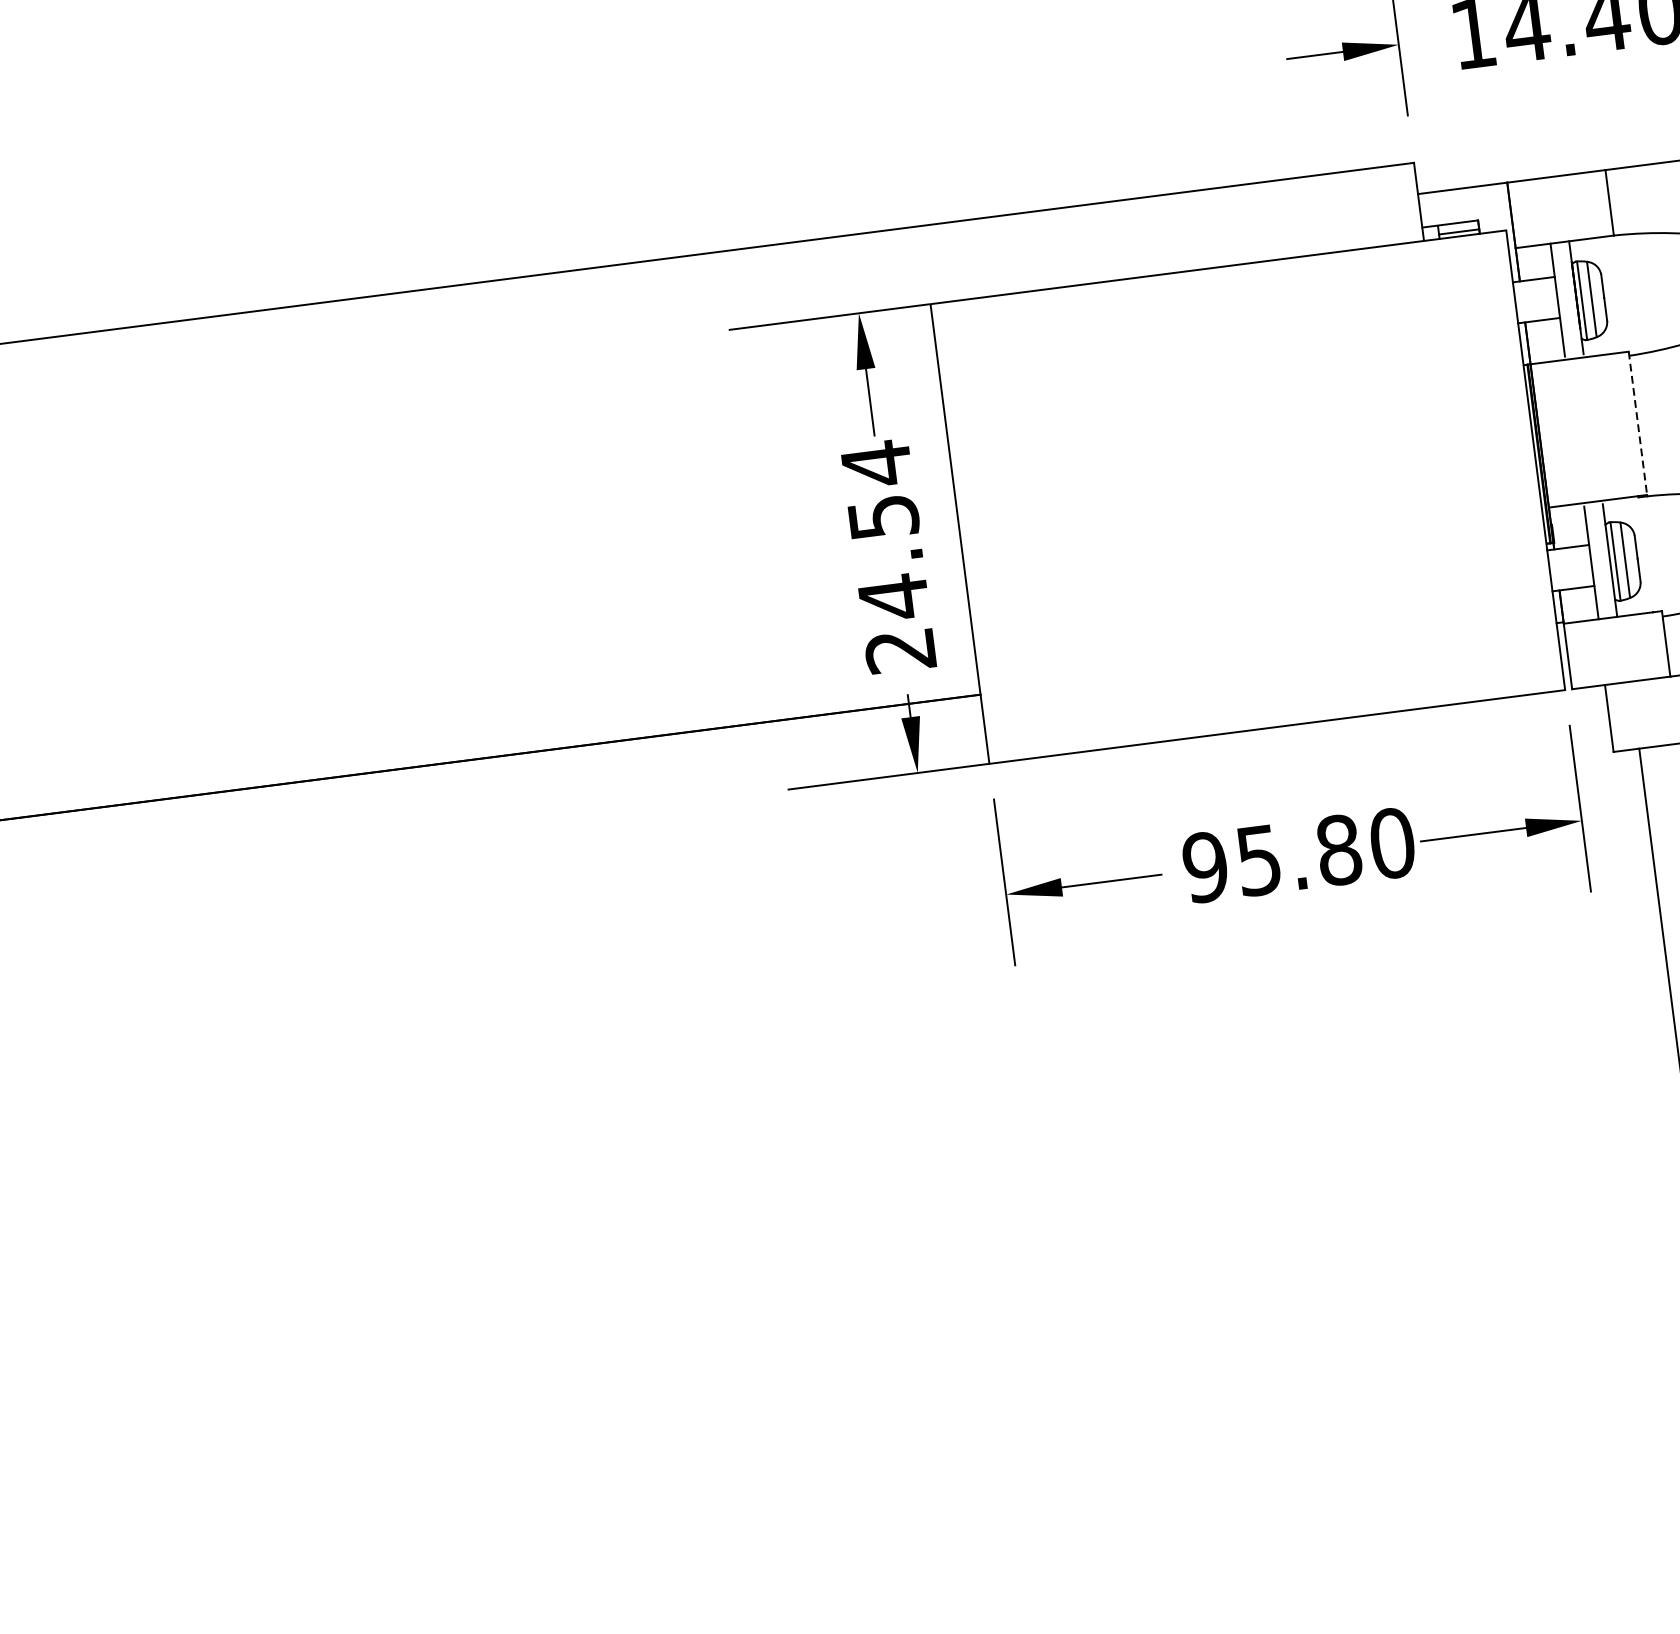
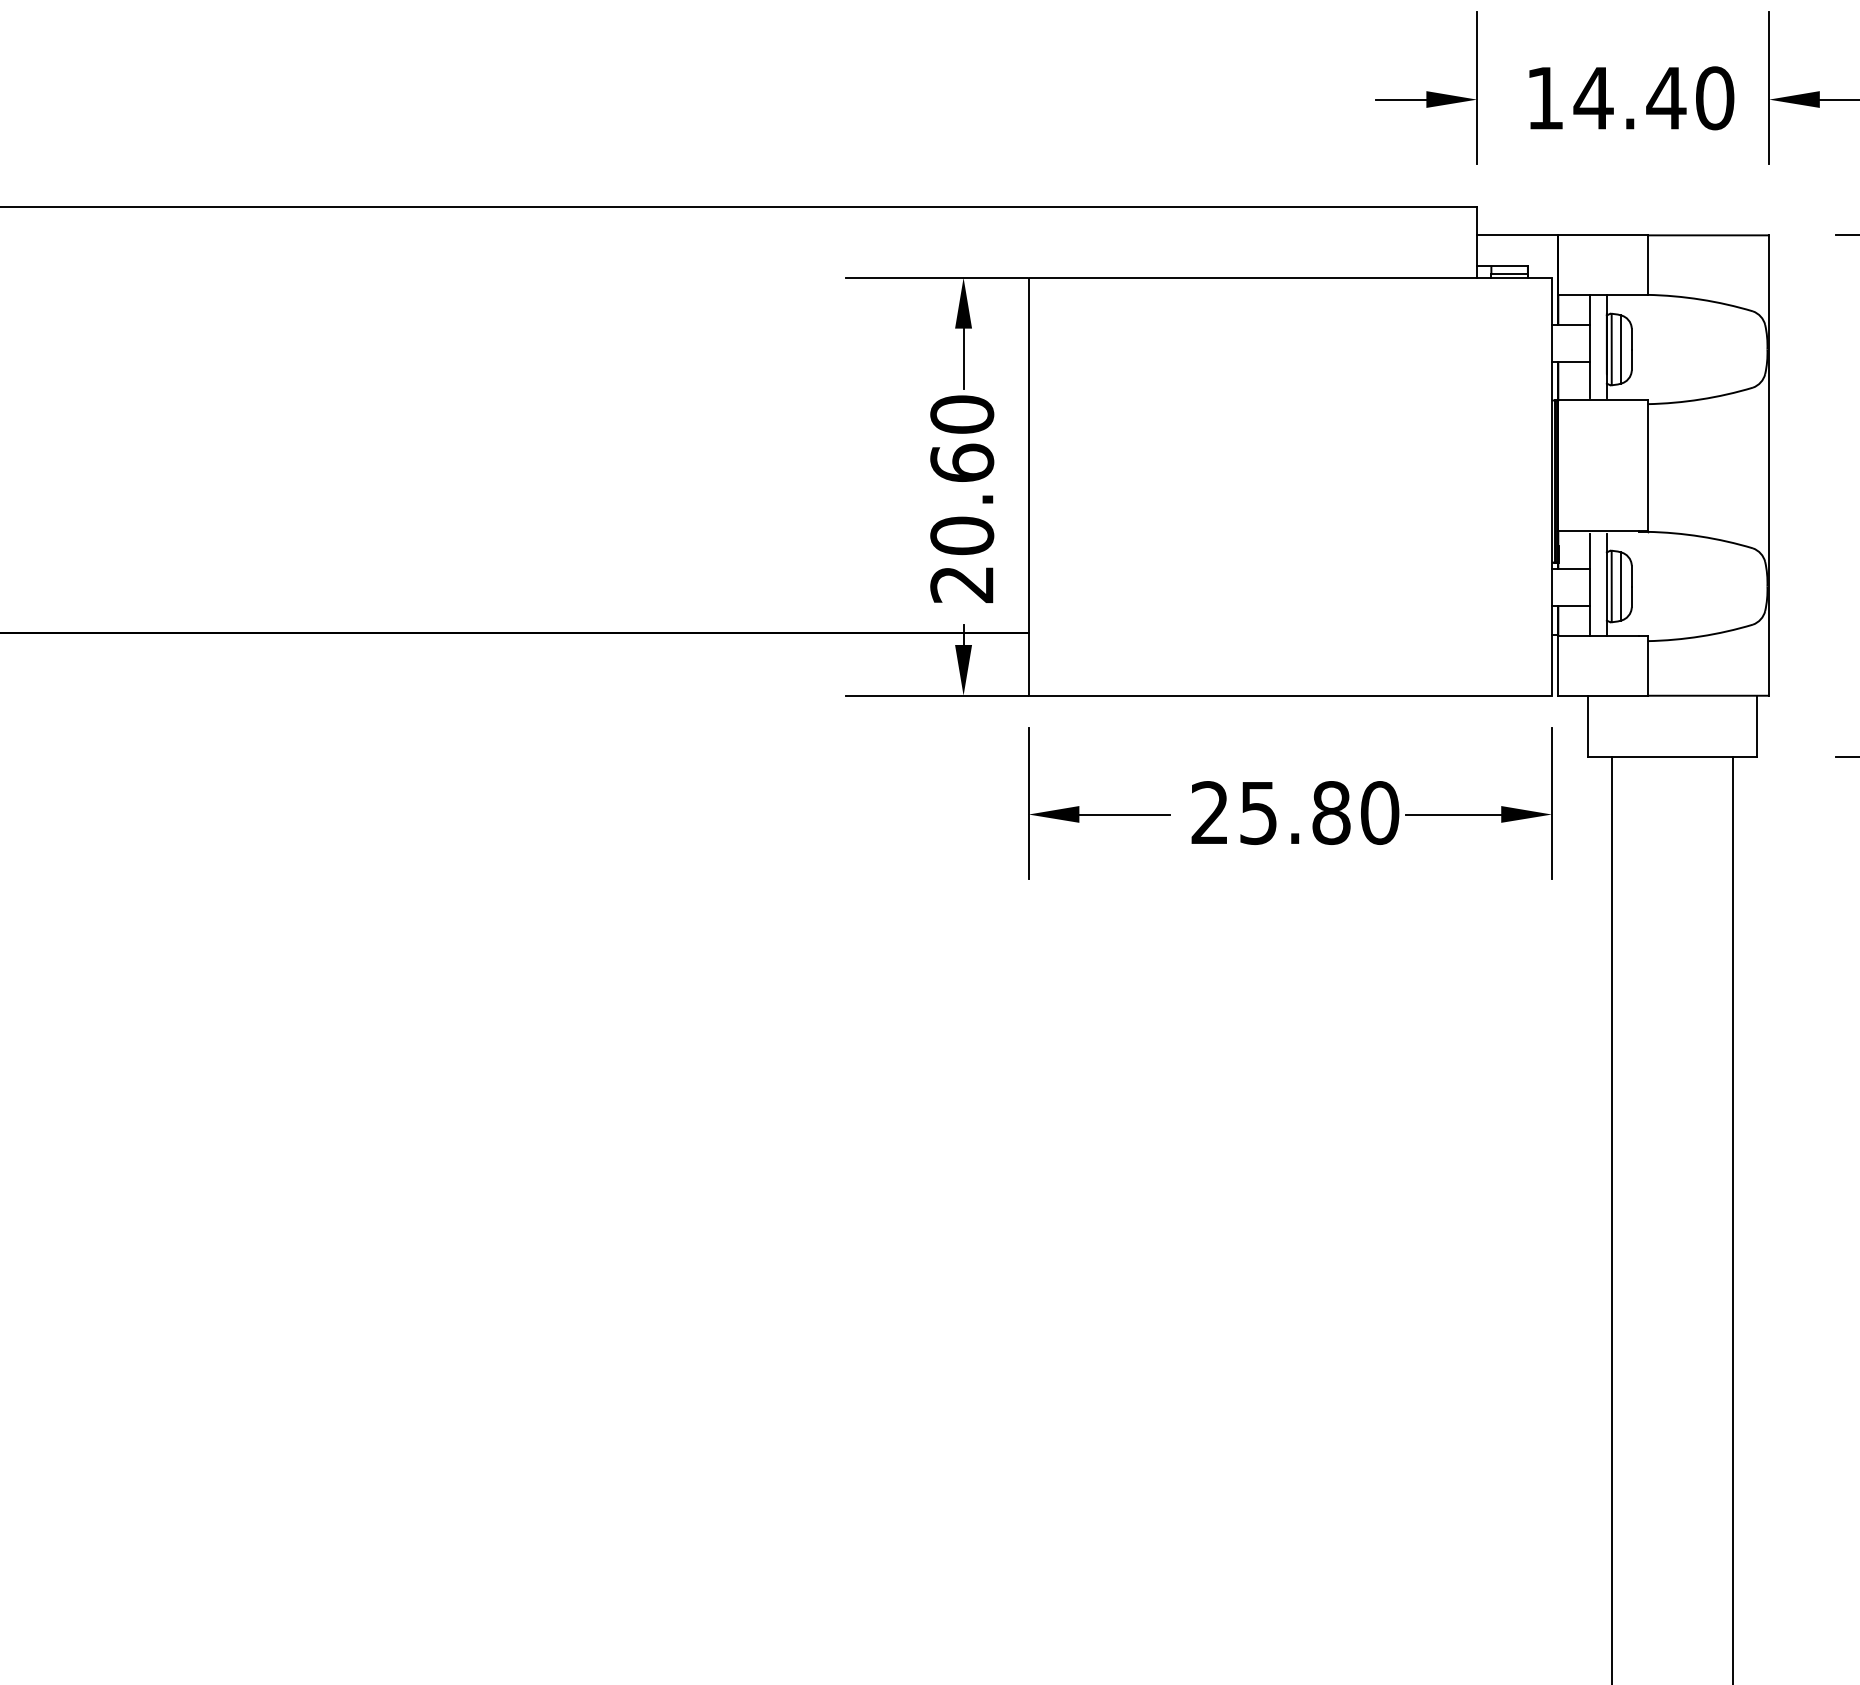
line: (1637, 424) -> (1647, 466), dashed -> solid
text: (885, 530) -> (962, 475), 24.54 -> 20.60
text: (1204, 866) -> (1209, 812), 95.80 -> 25.80

